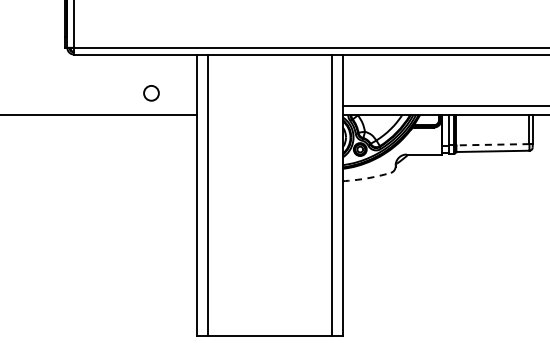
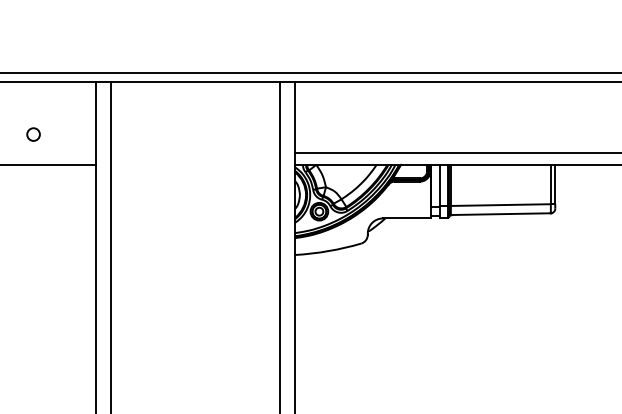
circle: (150, 92) -> (32, 133), size x0.62
line: (492, 144) -> (500, 204), dashed -> solid
arc: (366, 178) -> (327, 251), dashed -> solid

